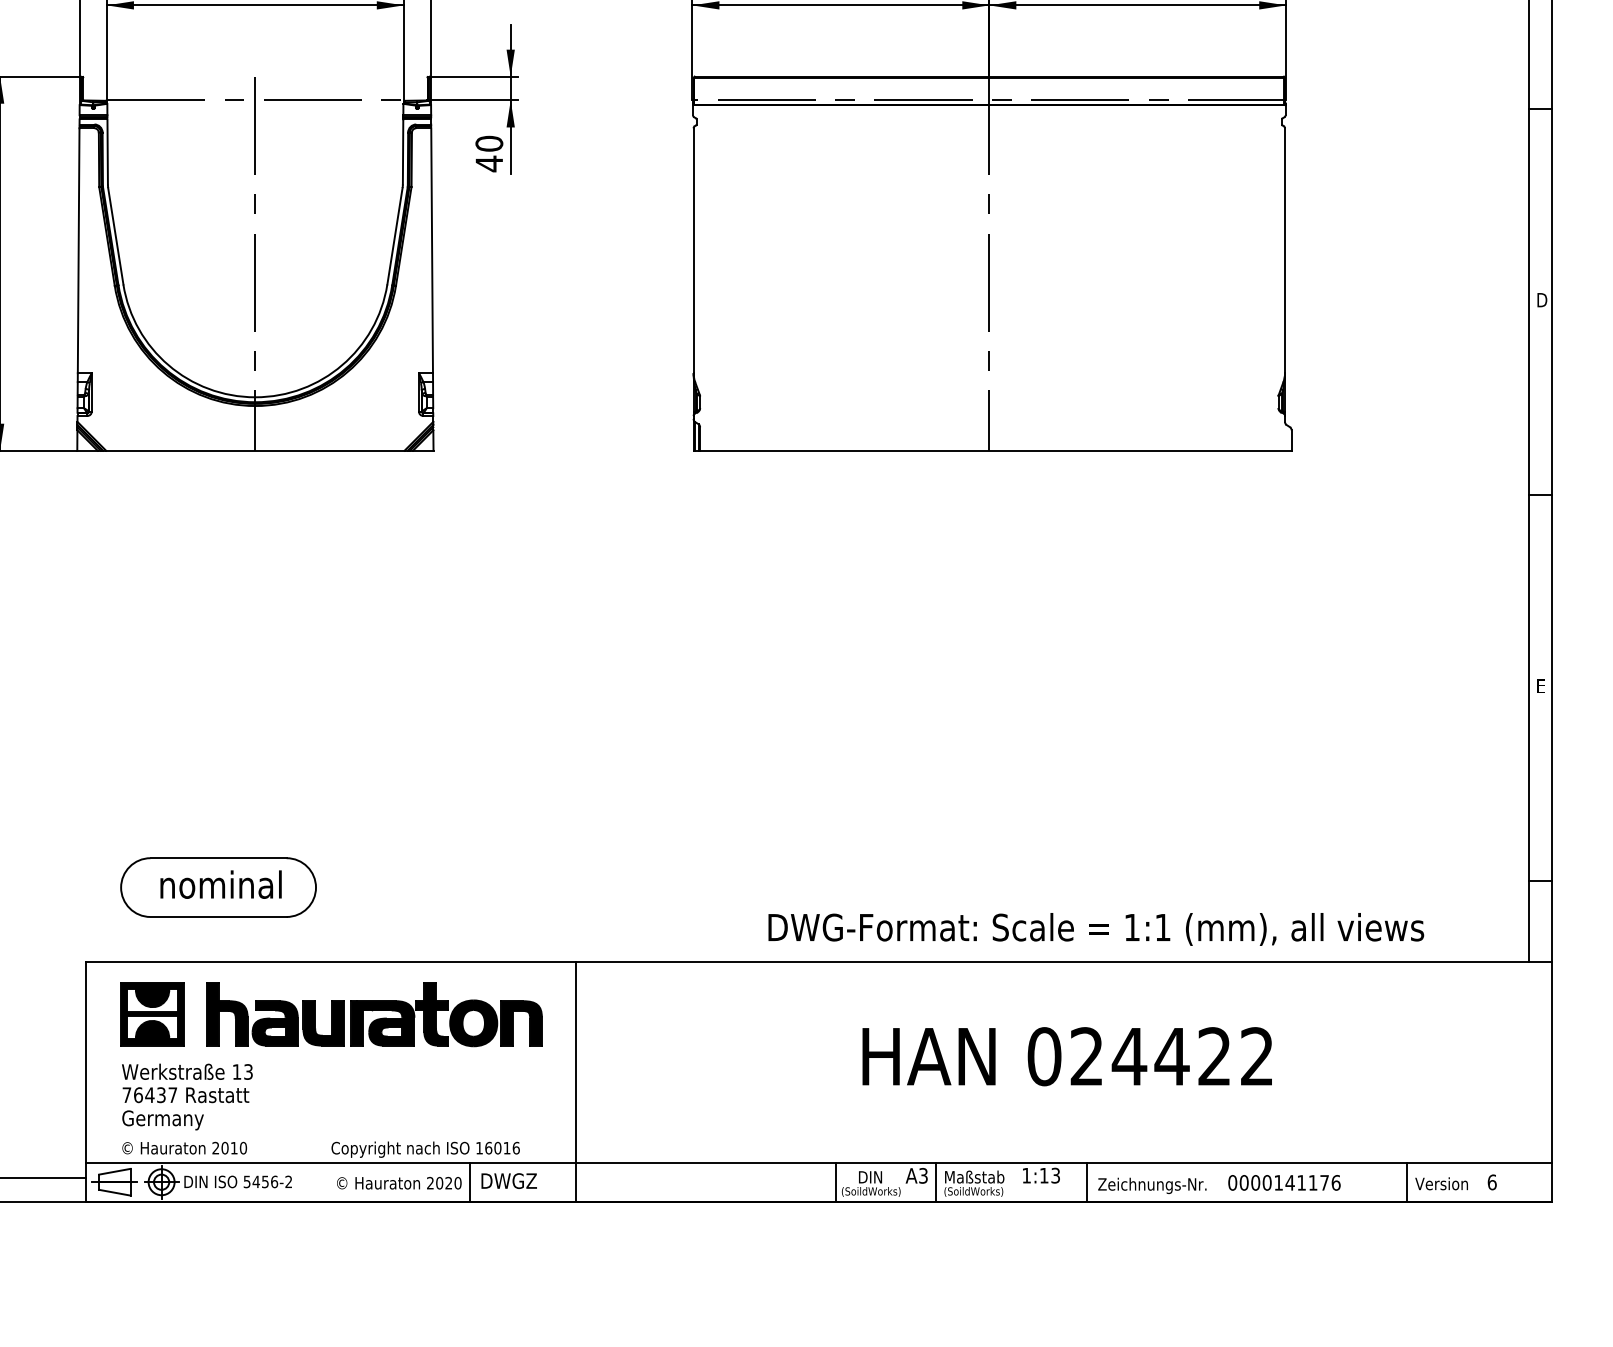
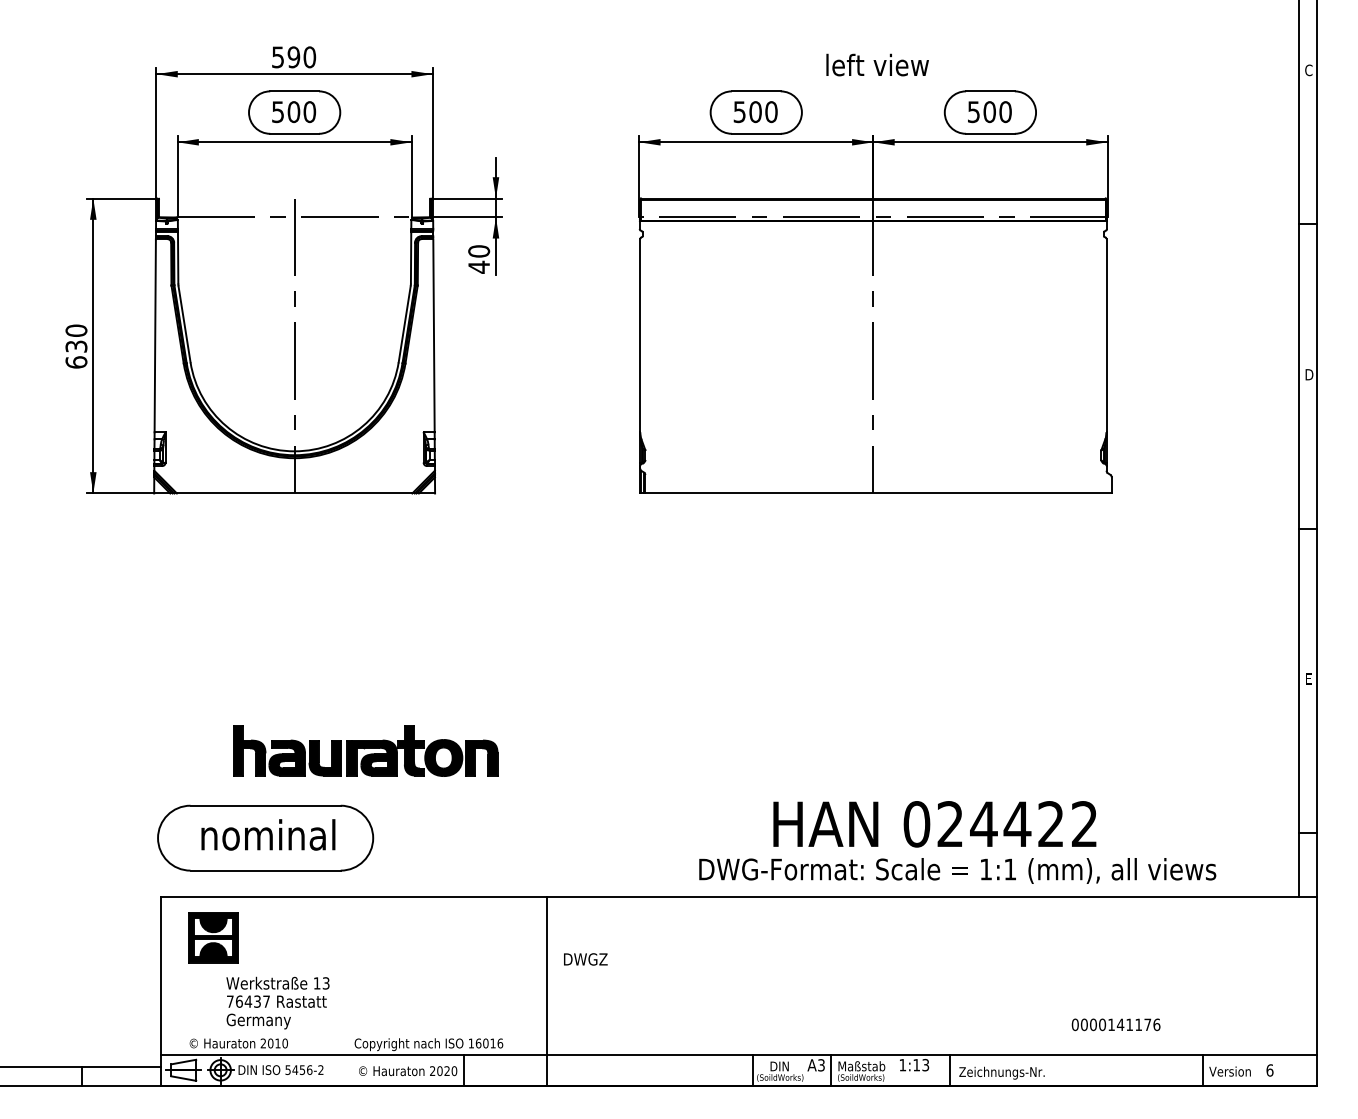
part: (218, 886) -> (265, 837), size x1.4
part: (374, 1013) -> (365, 750), moved
text: (1066, 1056) -> (934, 824), moved
text: (186, 1096) -> (277, 1002), moved
text: (508, 1181) -> (585, 959), moved
text: (1283, 1182) -> (1115, 1024), moved

